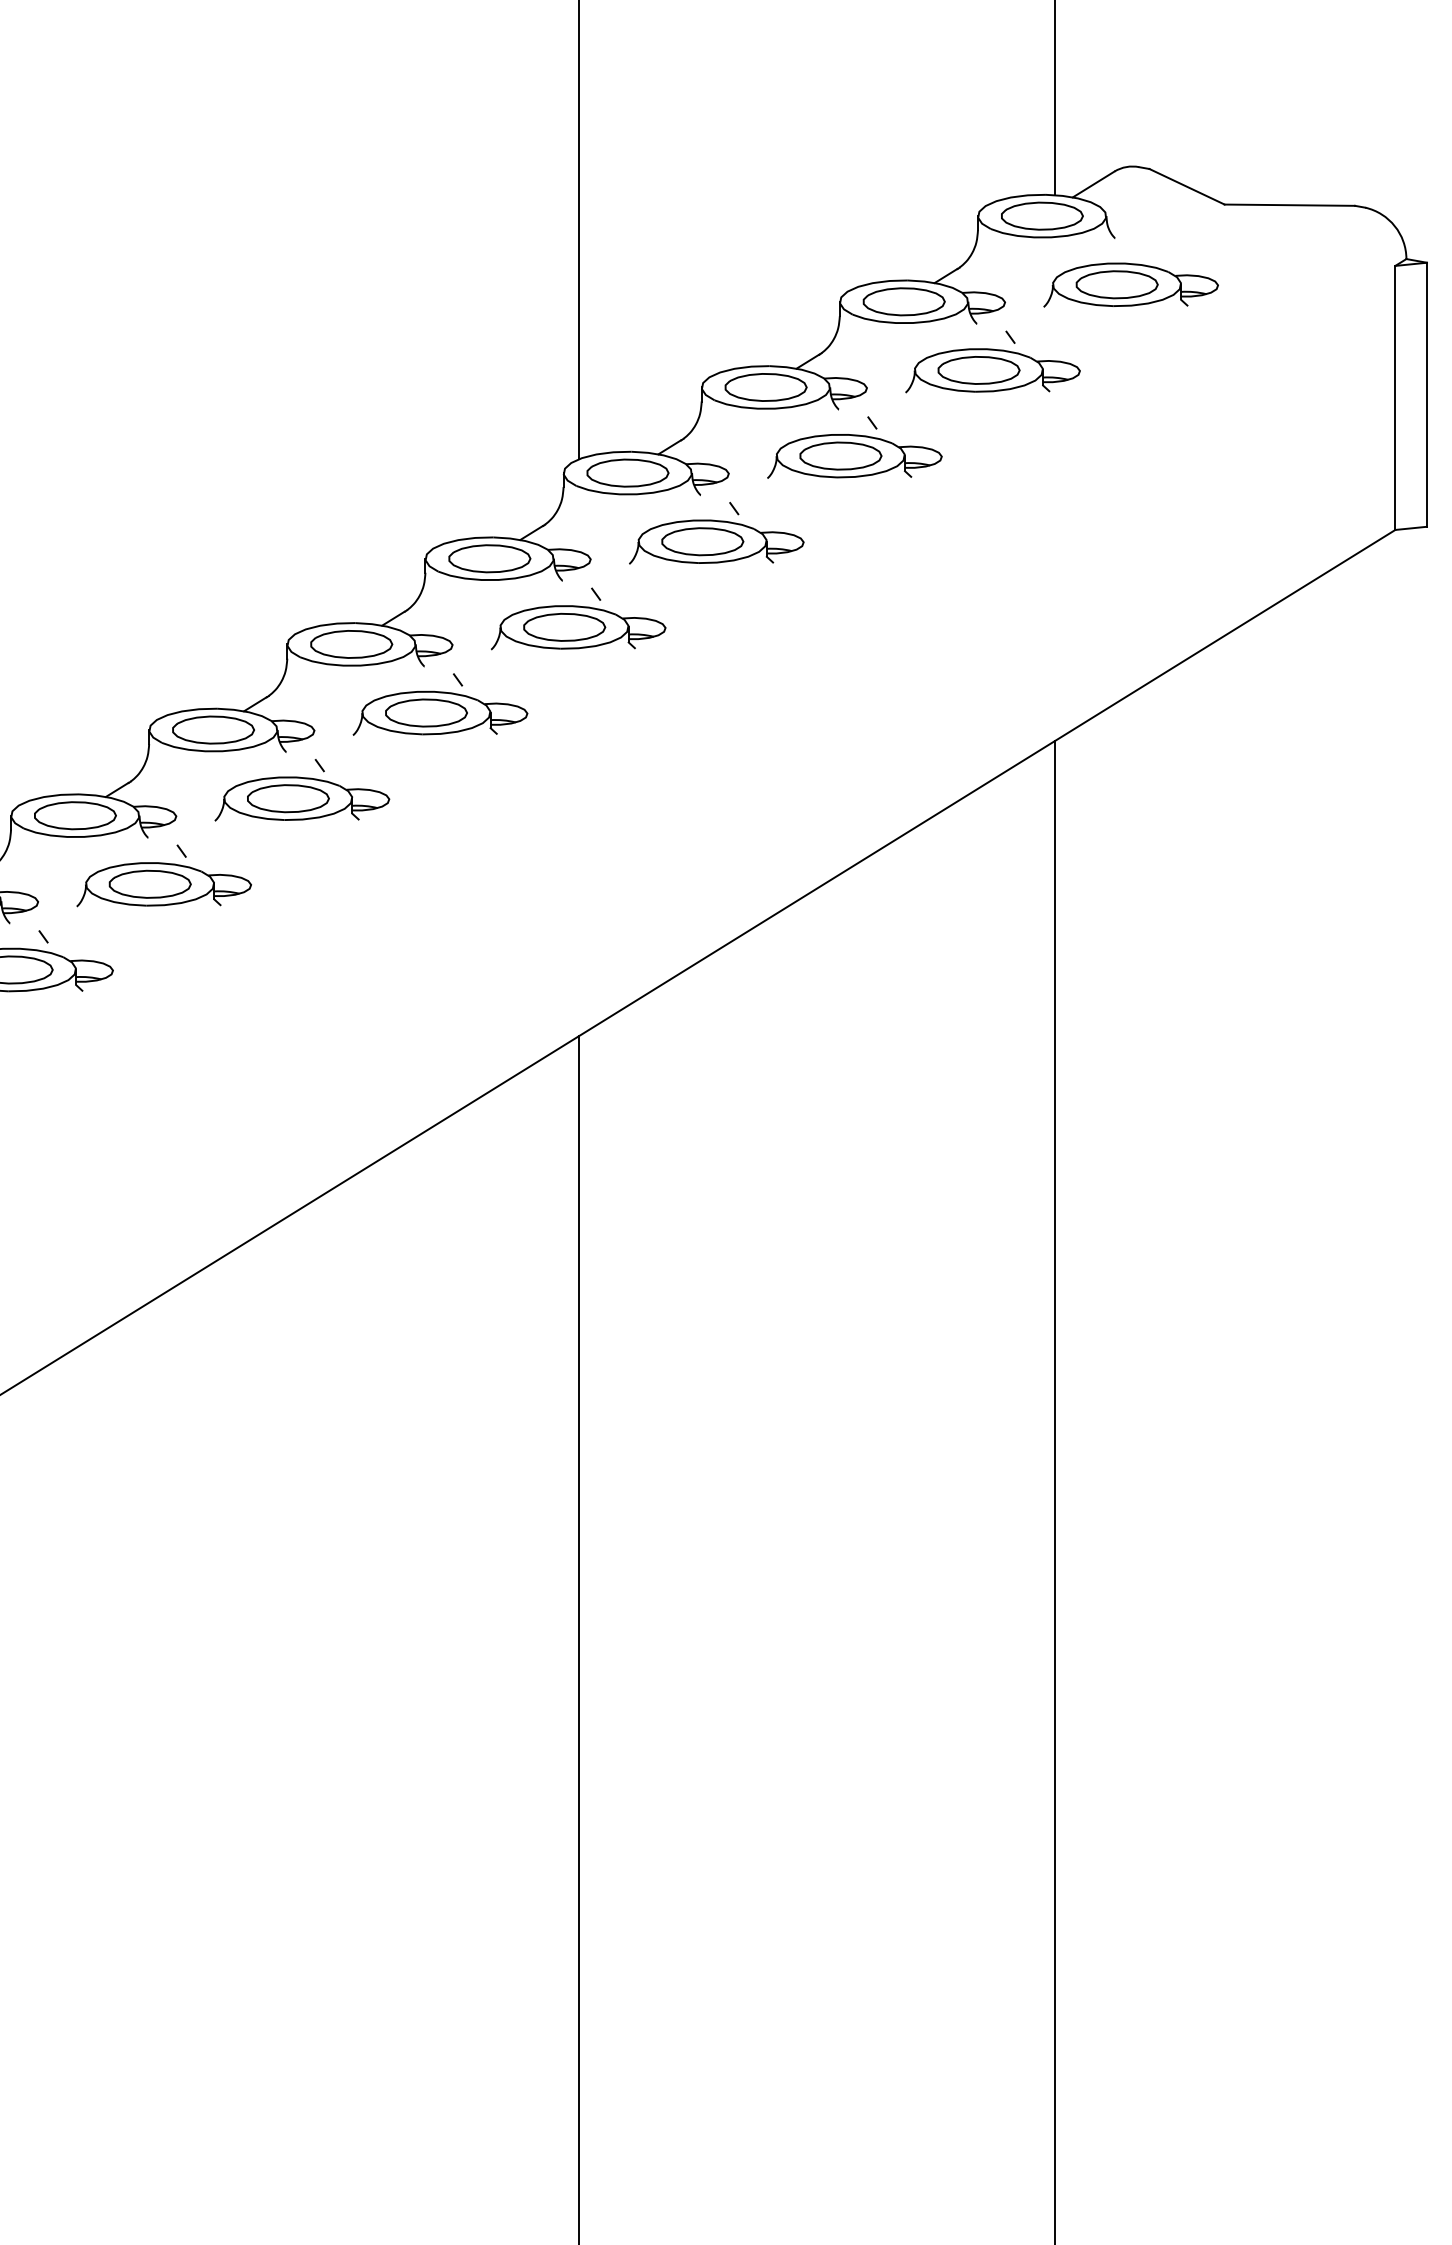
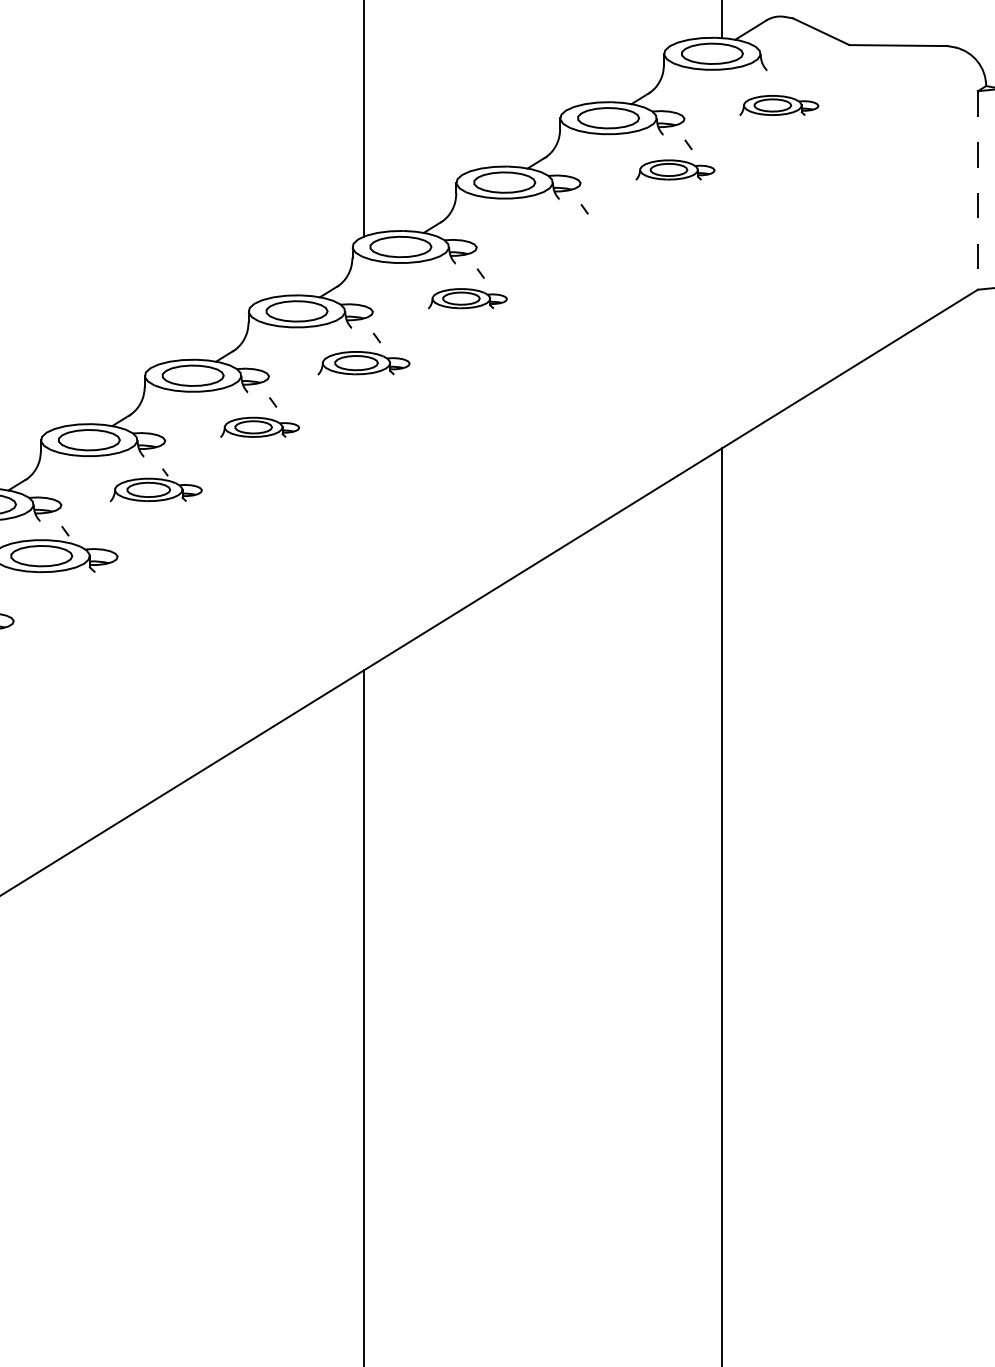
part: (1130, 284) -> (778, 105), size x0.6
part: (992, 370) -> (674, 169), size x0.6
line: (1395, 398) -> (977, 190), solid -> dashed
part: (854, 456) -> (571, 234), removed
part: (716, 541) -> (467, 298), size x0.6
part: (578, 627) -> (363, 363), size x0.7
part: (440, 712) -> (259, 426), size x0.6
part: (302, 790) -> (156, 485), size x0.7

